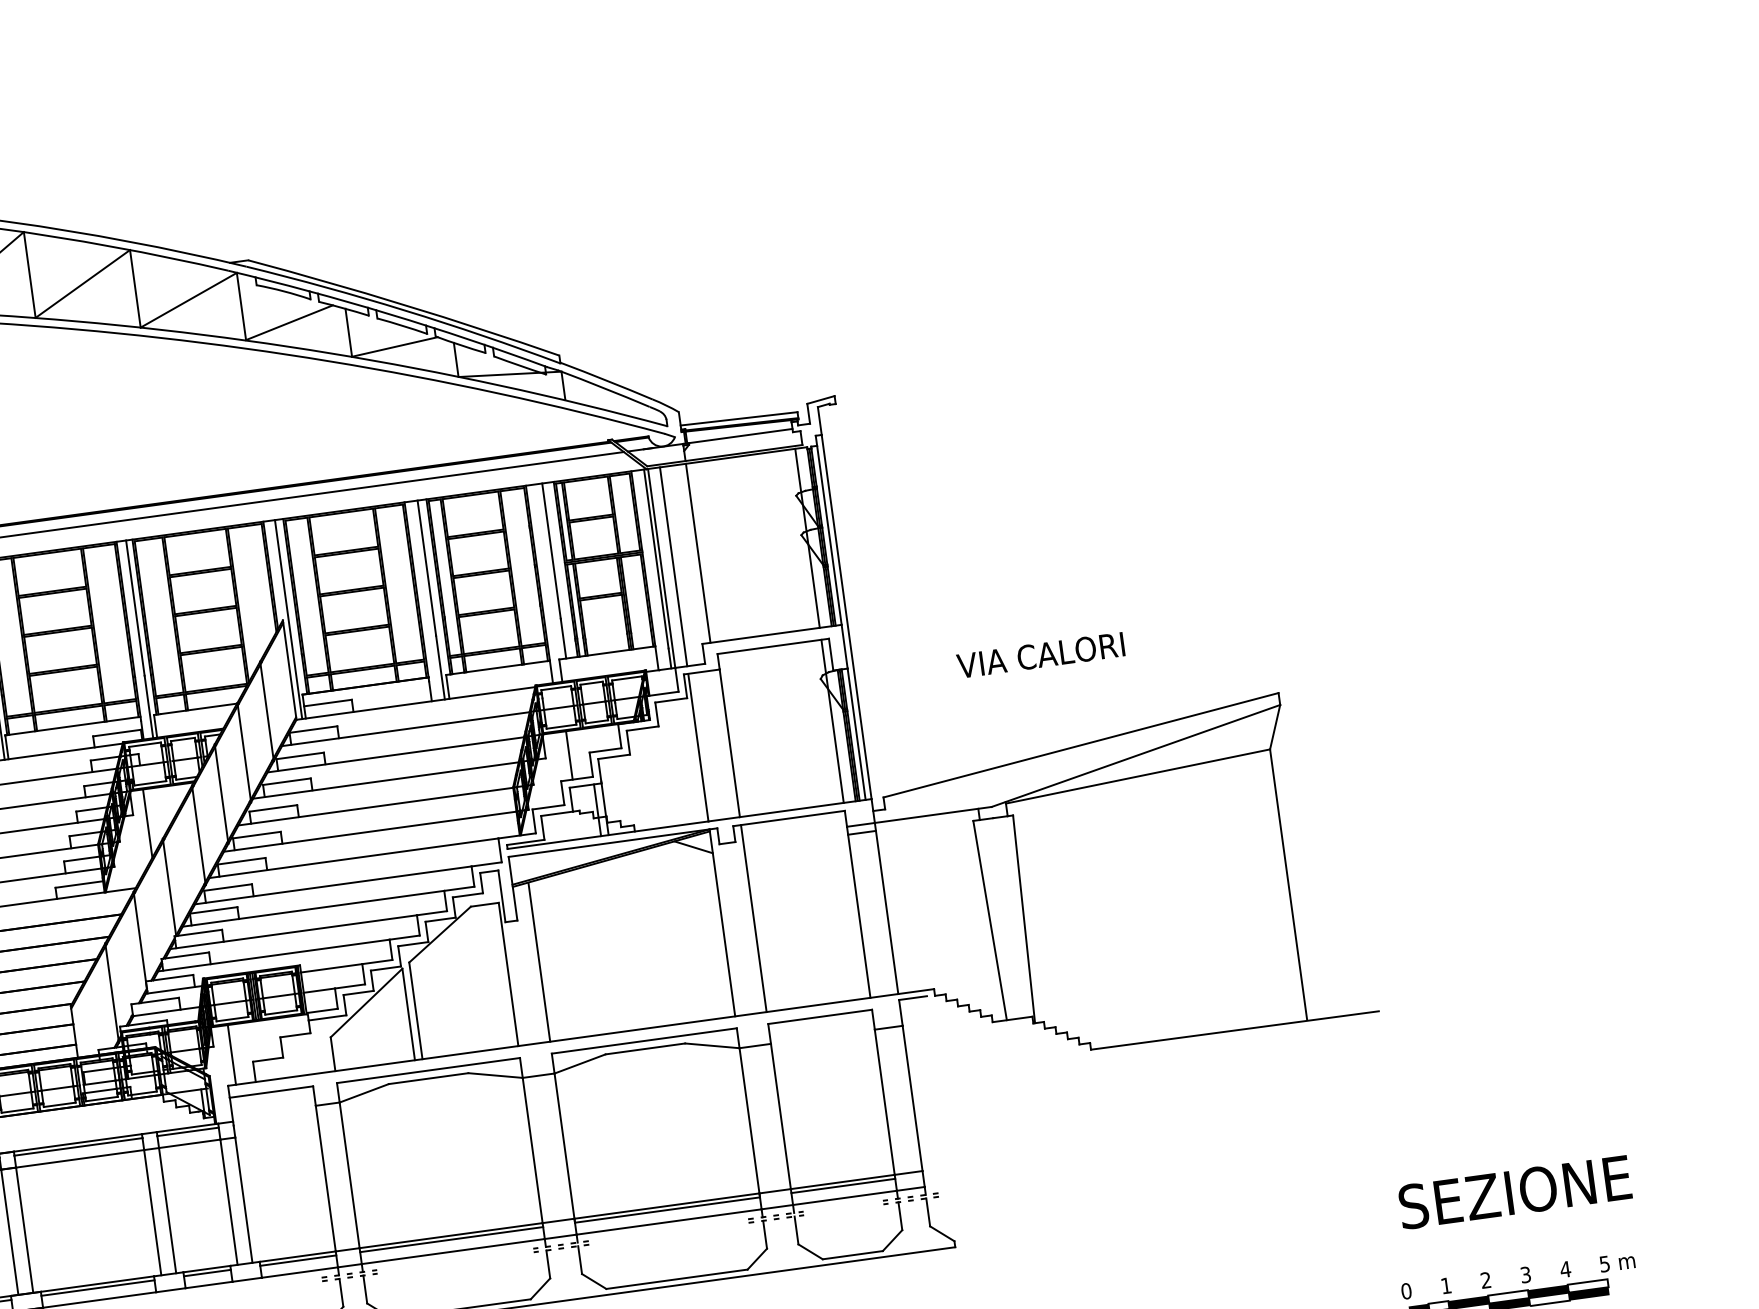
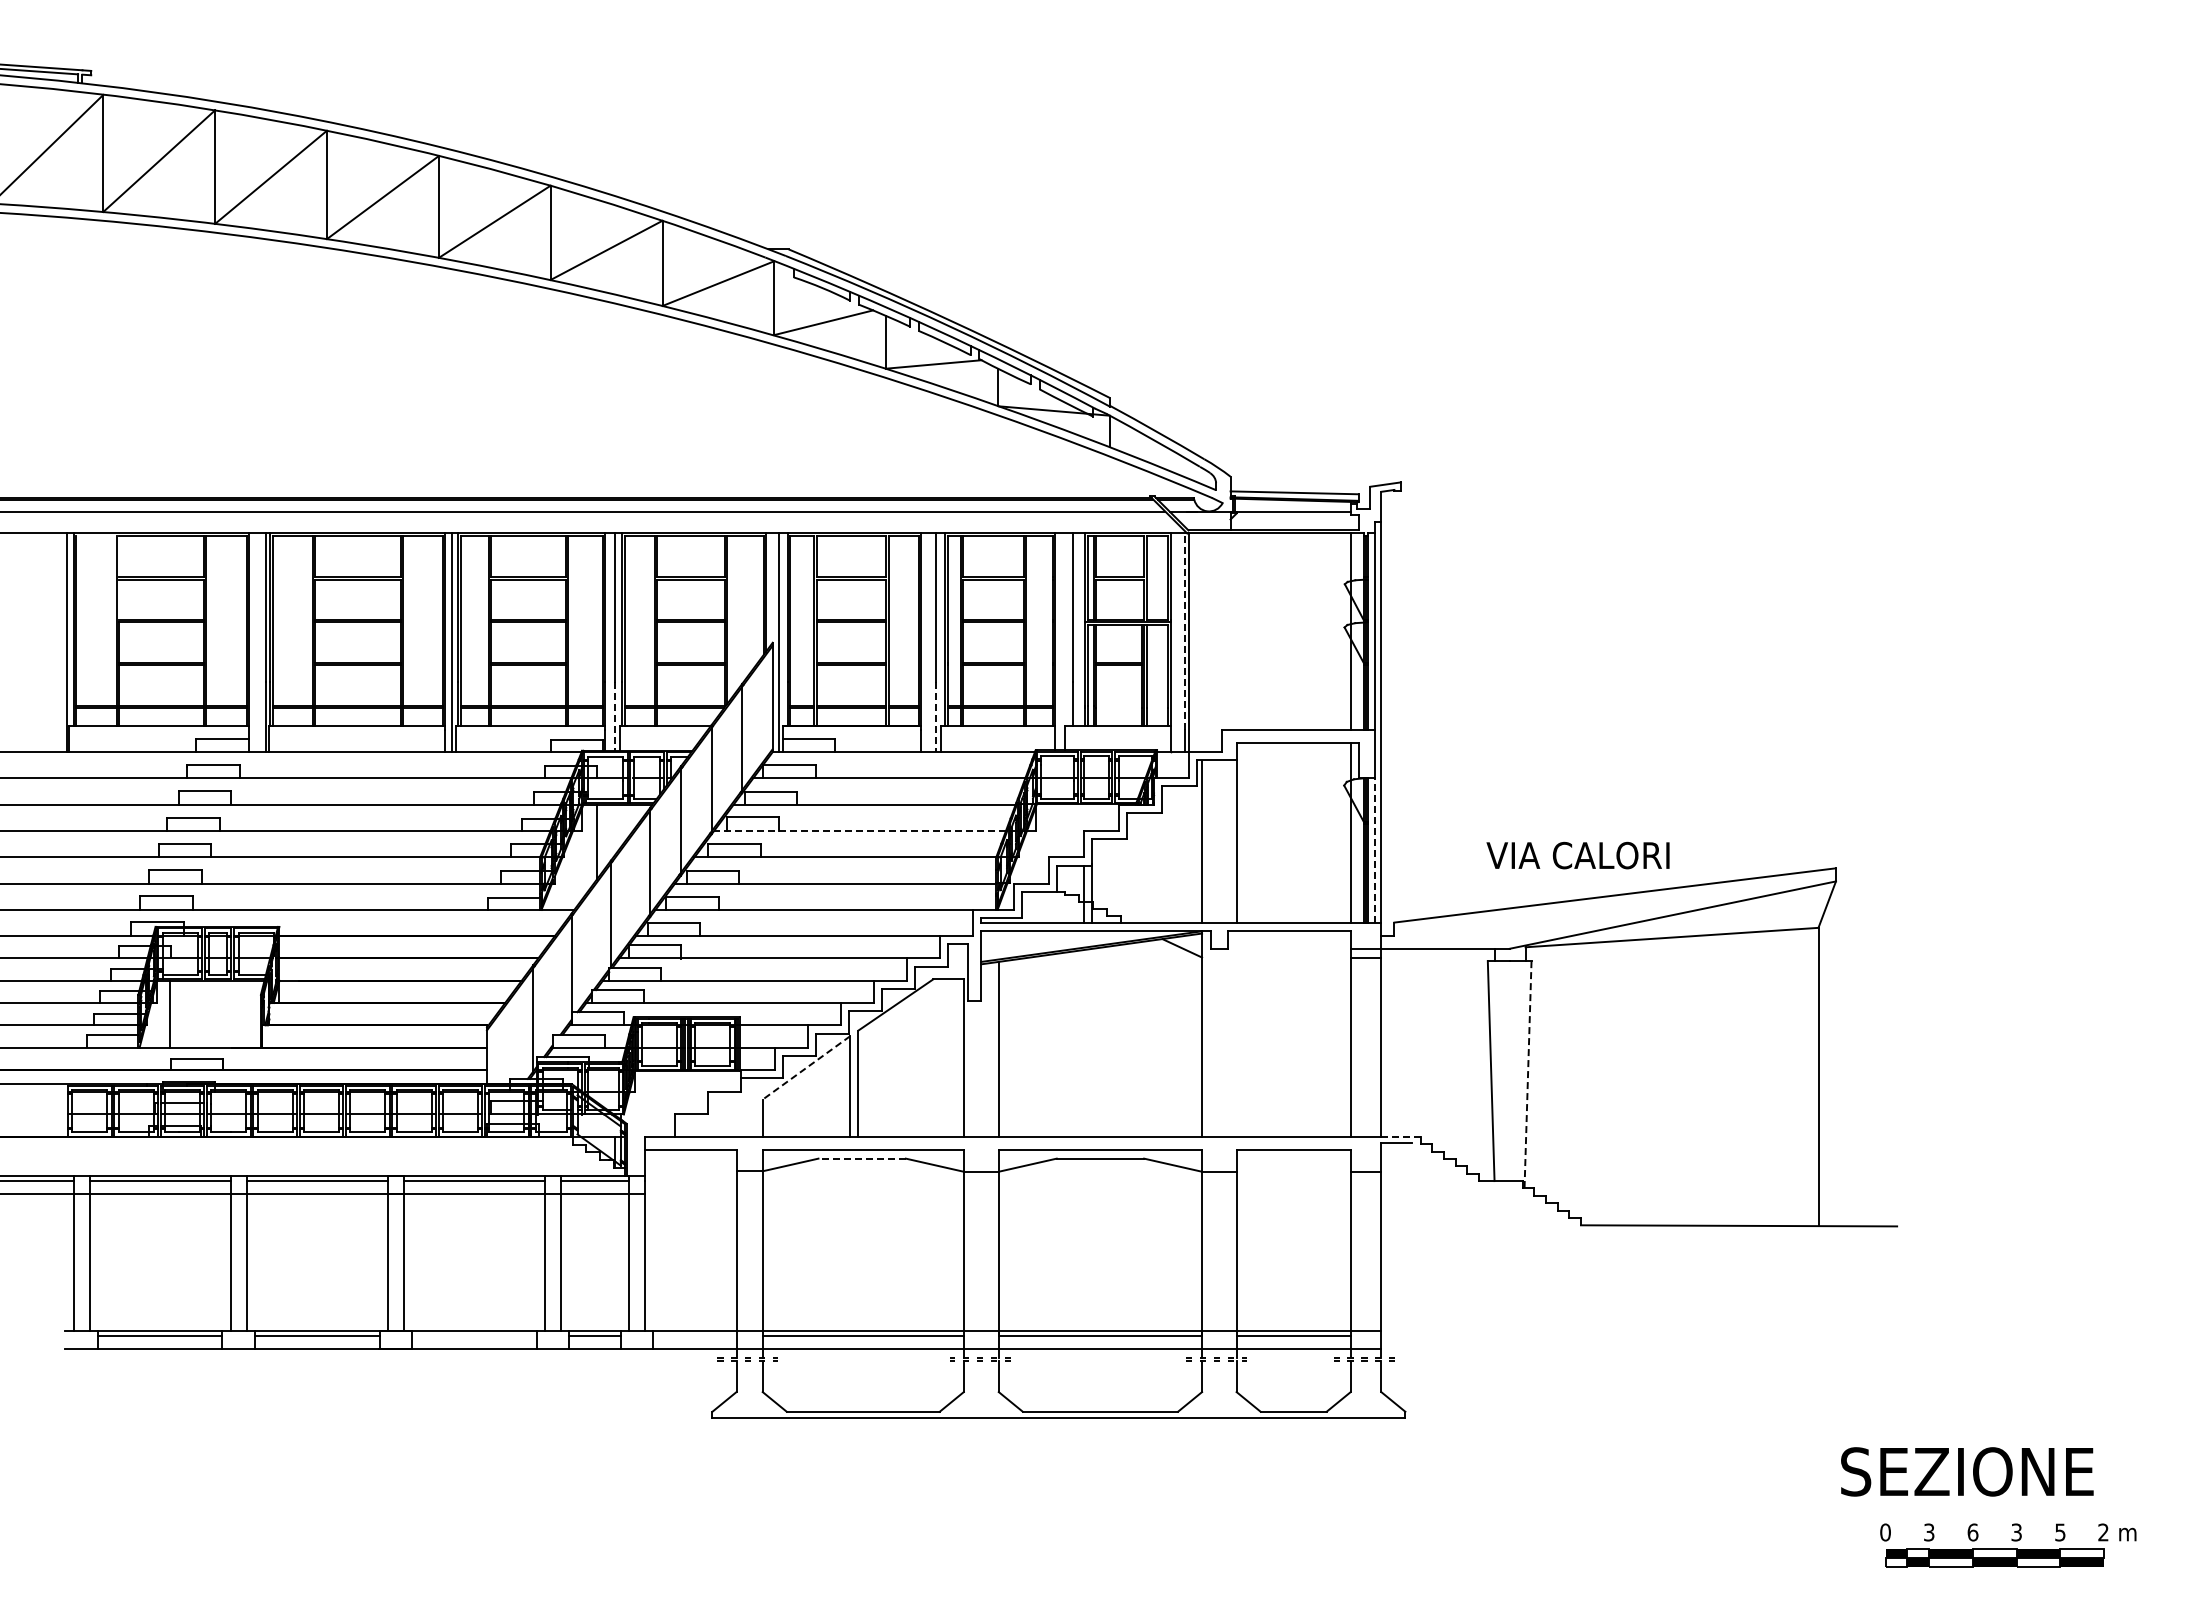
line: (698, 553) -> (1230, 631), removed
line: (656, 558) -> (1184, 631), solid -> dashed
line: (673, 566) -> (1202, 642), removed
text: (1040, 655) -> (1577, 855), moved
line: (440, 668) -> (935, 717), solid -> dashed
line: (149, 707) -> (615, 716), solid -> dashed
line: (856, 733) -> (1374, 849), solid -> dashed
line: (569, 755) -> (1061, 830), removed
line: (386, 780) -> (860, 830), solid -> dashed
line: (753, 918) -> (1236, 1033), removed
line: (1024, 919) -> (1528, 1074), solid -> dashed
line: (915, 991) -> (1400, 1136), solid -> dashed
line: (366, 1002) -> (806, 1067), solid -> dashed
line: (231, 1054) -> (653, 1103), removed
line: (428, 1078) -> (862, 1158), solid -> dashed
text: (1515, 1192) -> (1967, 1471), moved
line: (298, 1260) -> (694, 1335), removed
text: (1604, 1264) -> (2103, 1532), 5 -> 2
text: (1565, 1269) -> (2060, 1532), 4 -> 5
text: (1485, 1280) -> (1972, 1532), 2 -> 6
text: (1446, 1285) -> (1929, 1532), 1 -> 3
line: (97, 1287) -> (474, 1335), removed

